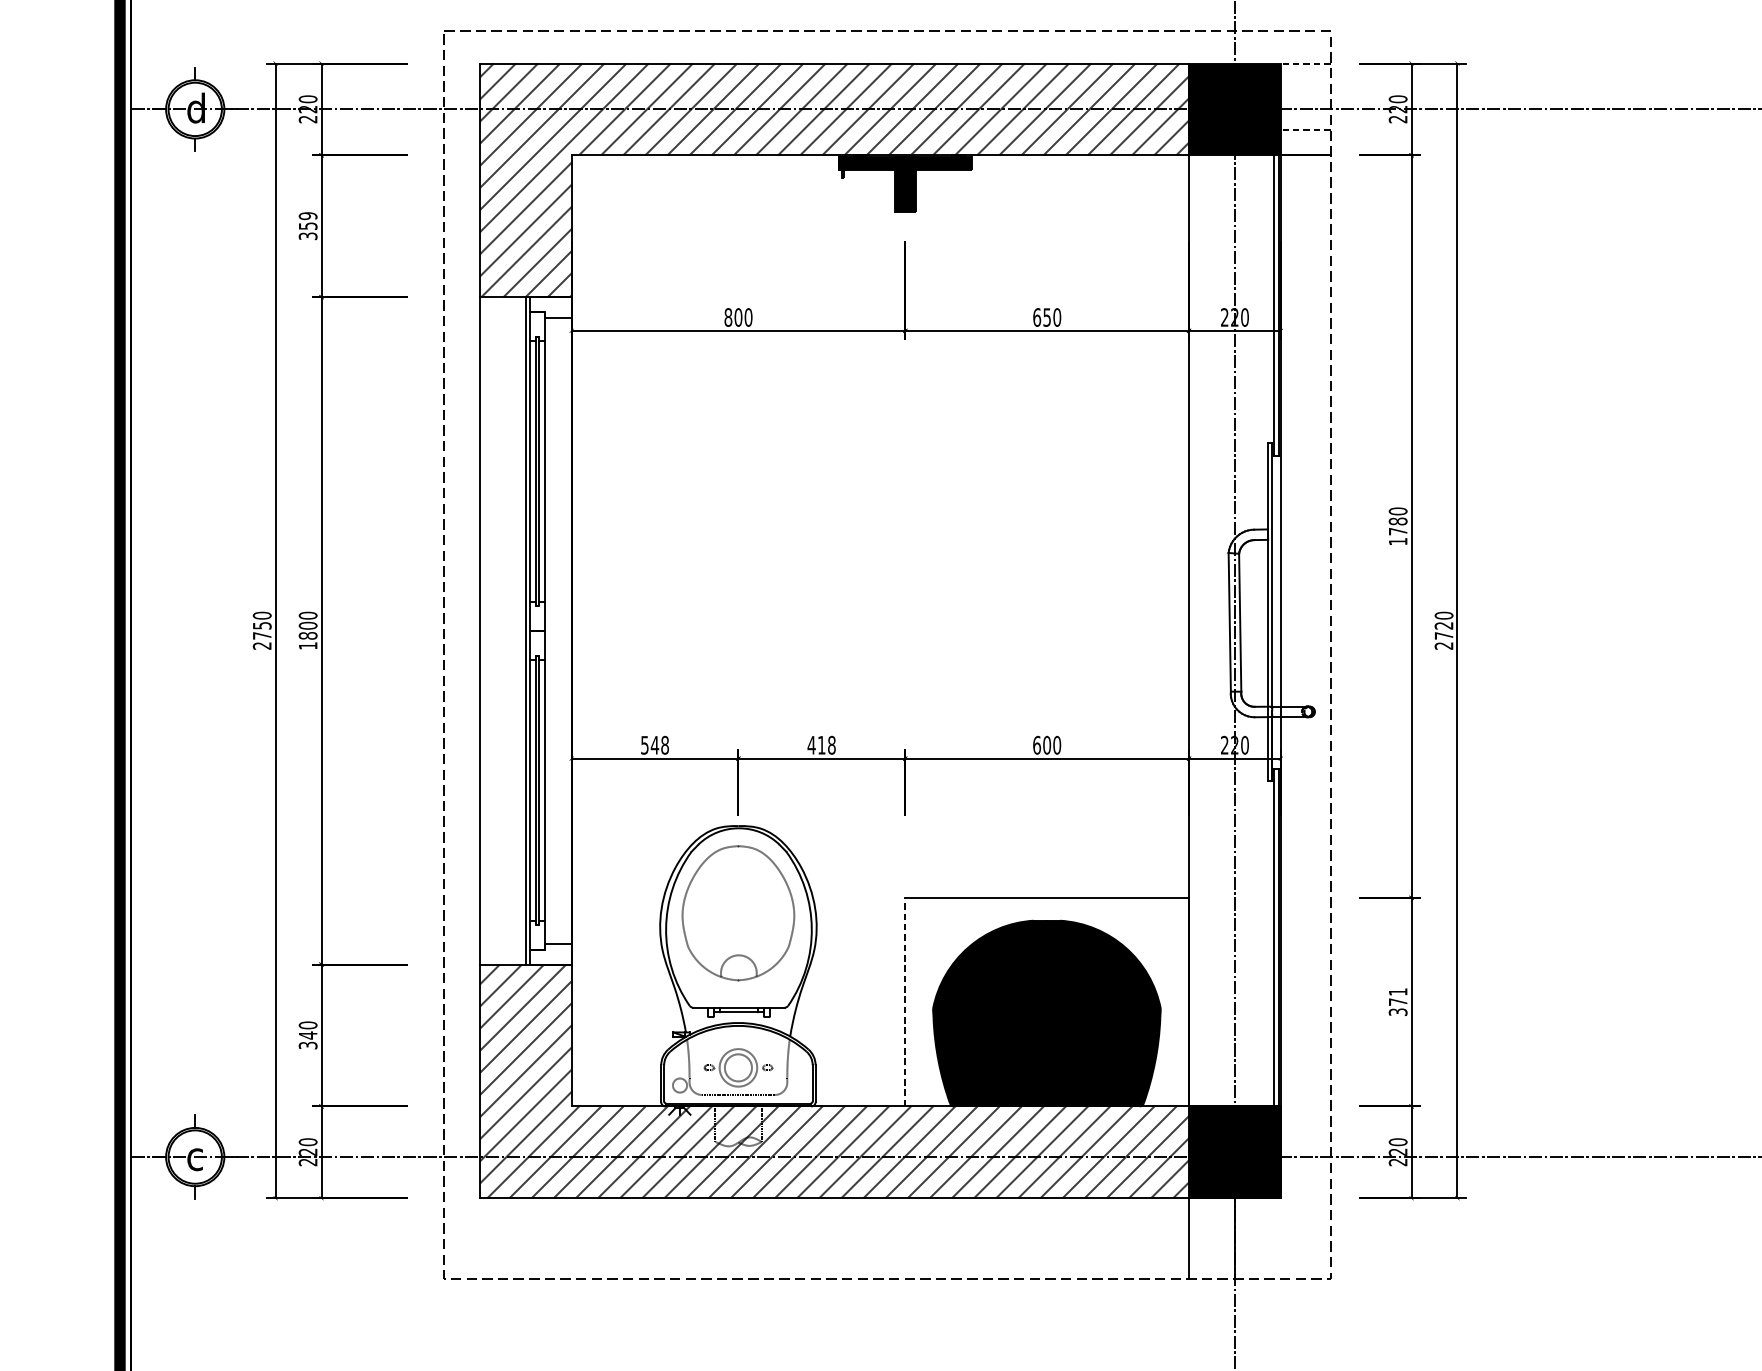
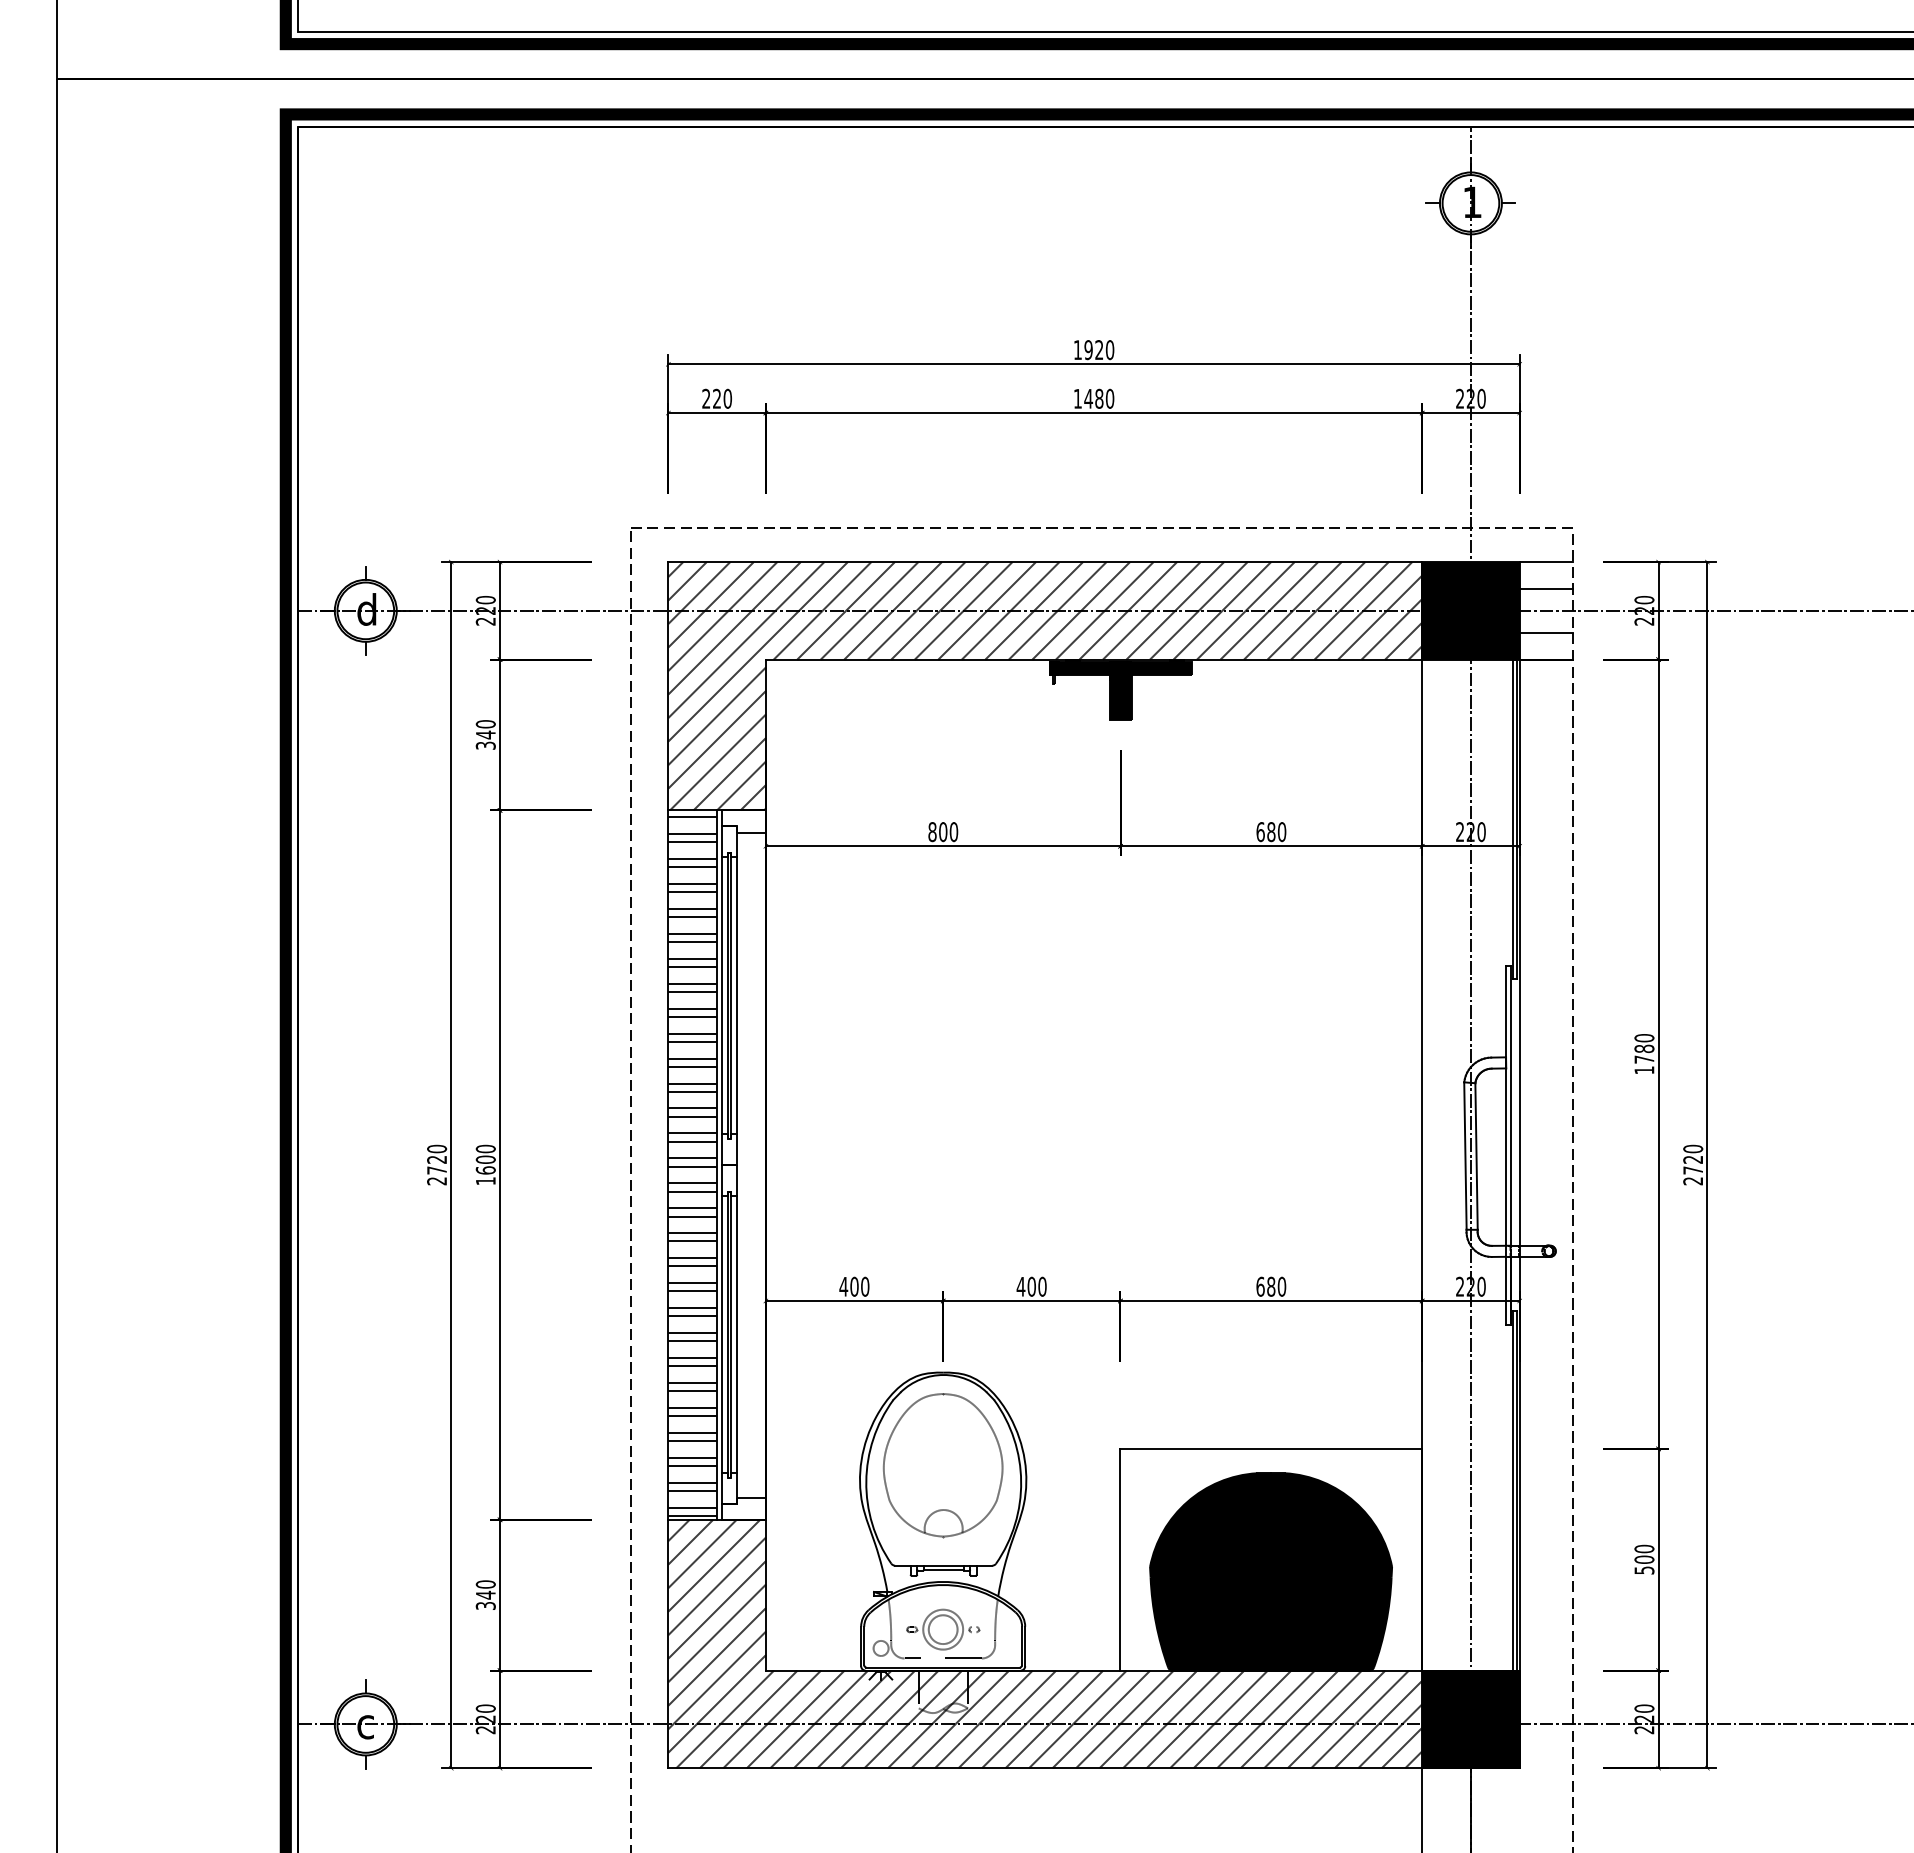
line: (1305, 63) -> (1545, 562), dashed -> solid
line: (1305, 88) -> (1545, 588), added
line: (1305, 130) -> (1545, 633), dashed -> solid
text: (307, 221) -> (485, 729), 359 -> 340
text: (1047, 317) -> (1271, 832), 650 -> 680
text: (262, 625) -> (437, 1159), 2750 -> 2720
hatch: (502, 632) -> (692, 1166), added
text: (307, 635) -> (485, 1170), 1800 -> 1600
text: (655, 745) -> (854, 1286), 548 -> 400
text: (826, 745) -> (1036, 1286), 418 -> 400
text: (1047, 745) -> (1271, 1286), 600 -> 680
line: (905, 1001) -> (1120, 1559), dashed -> solid
text: (1398, 1001) -> (1644, 1559), 371 -> 500

